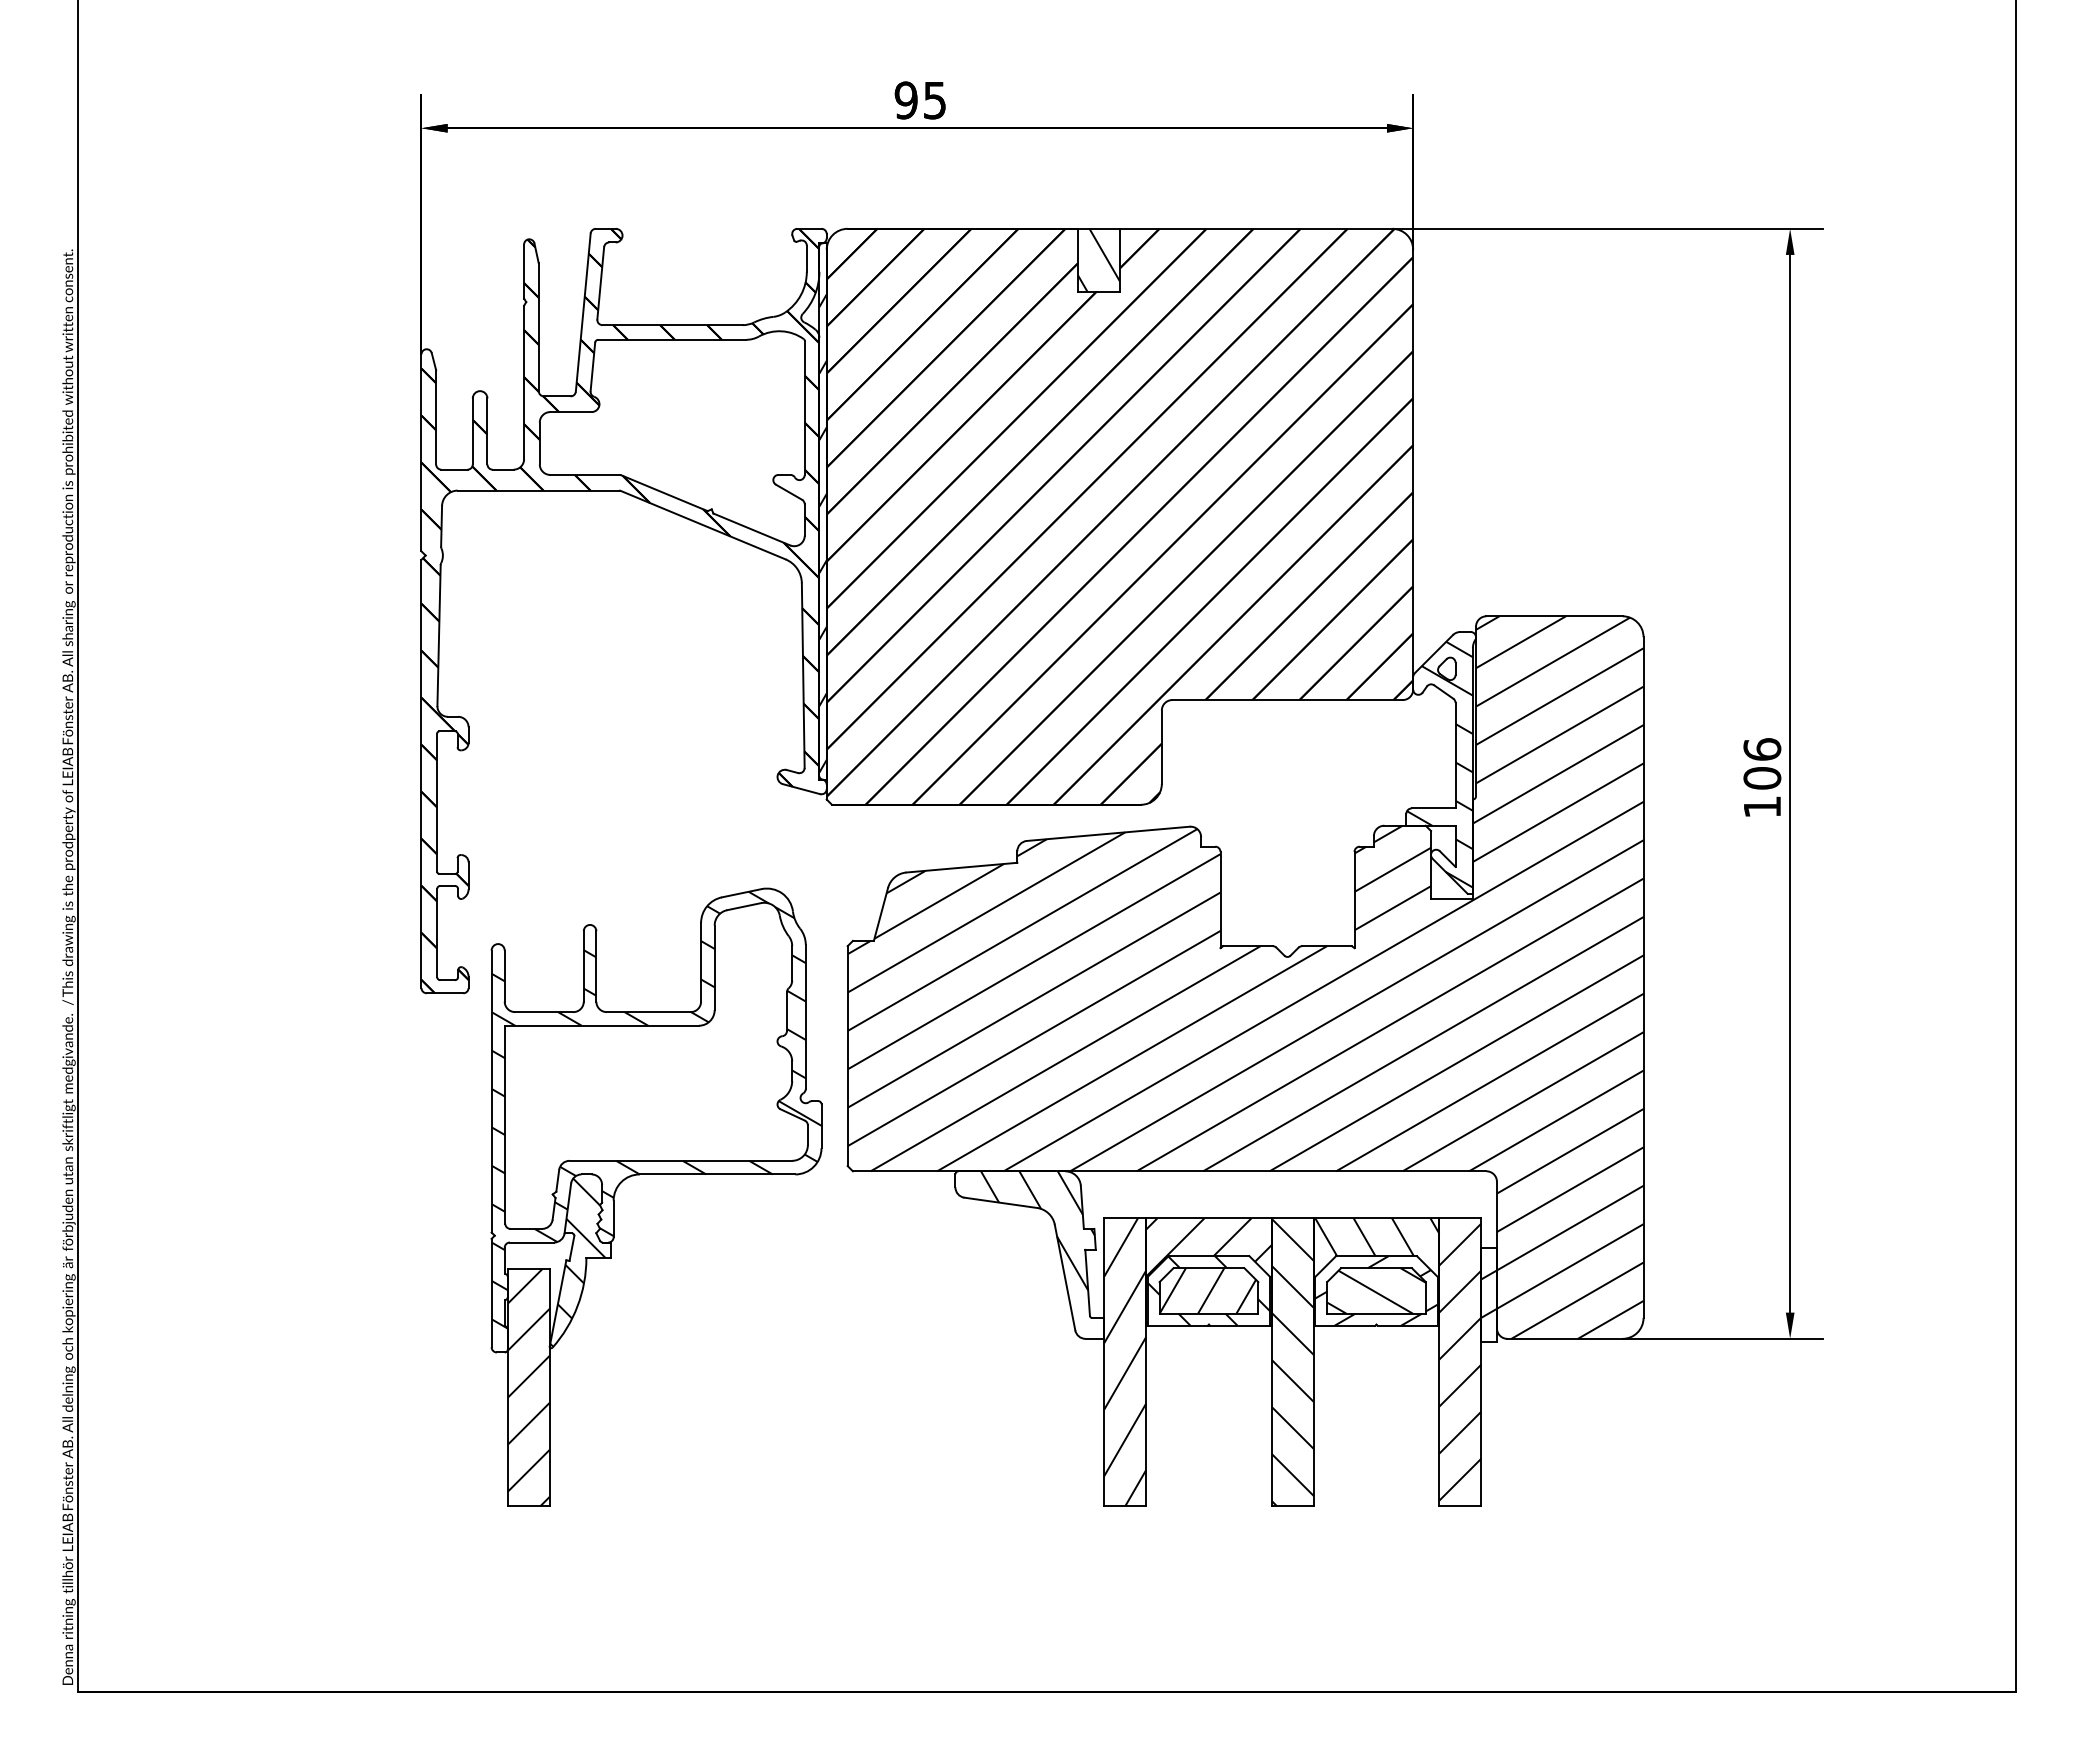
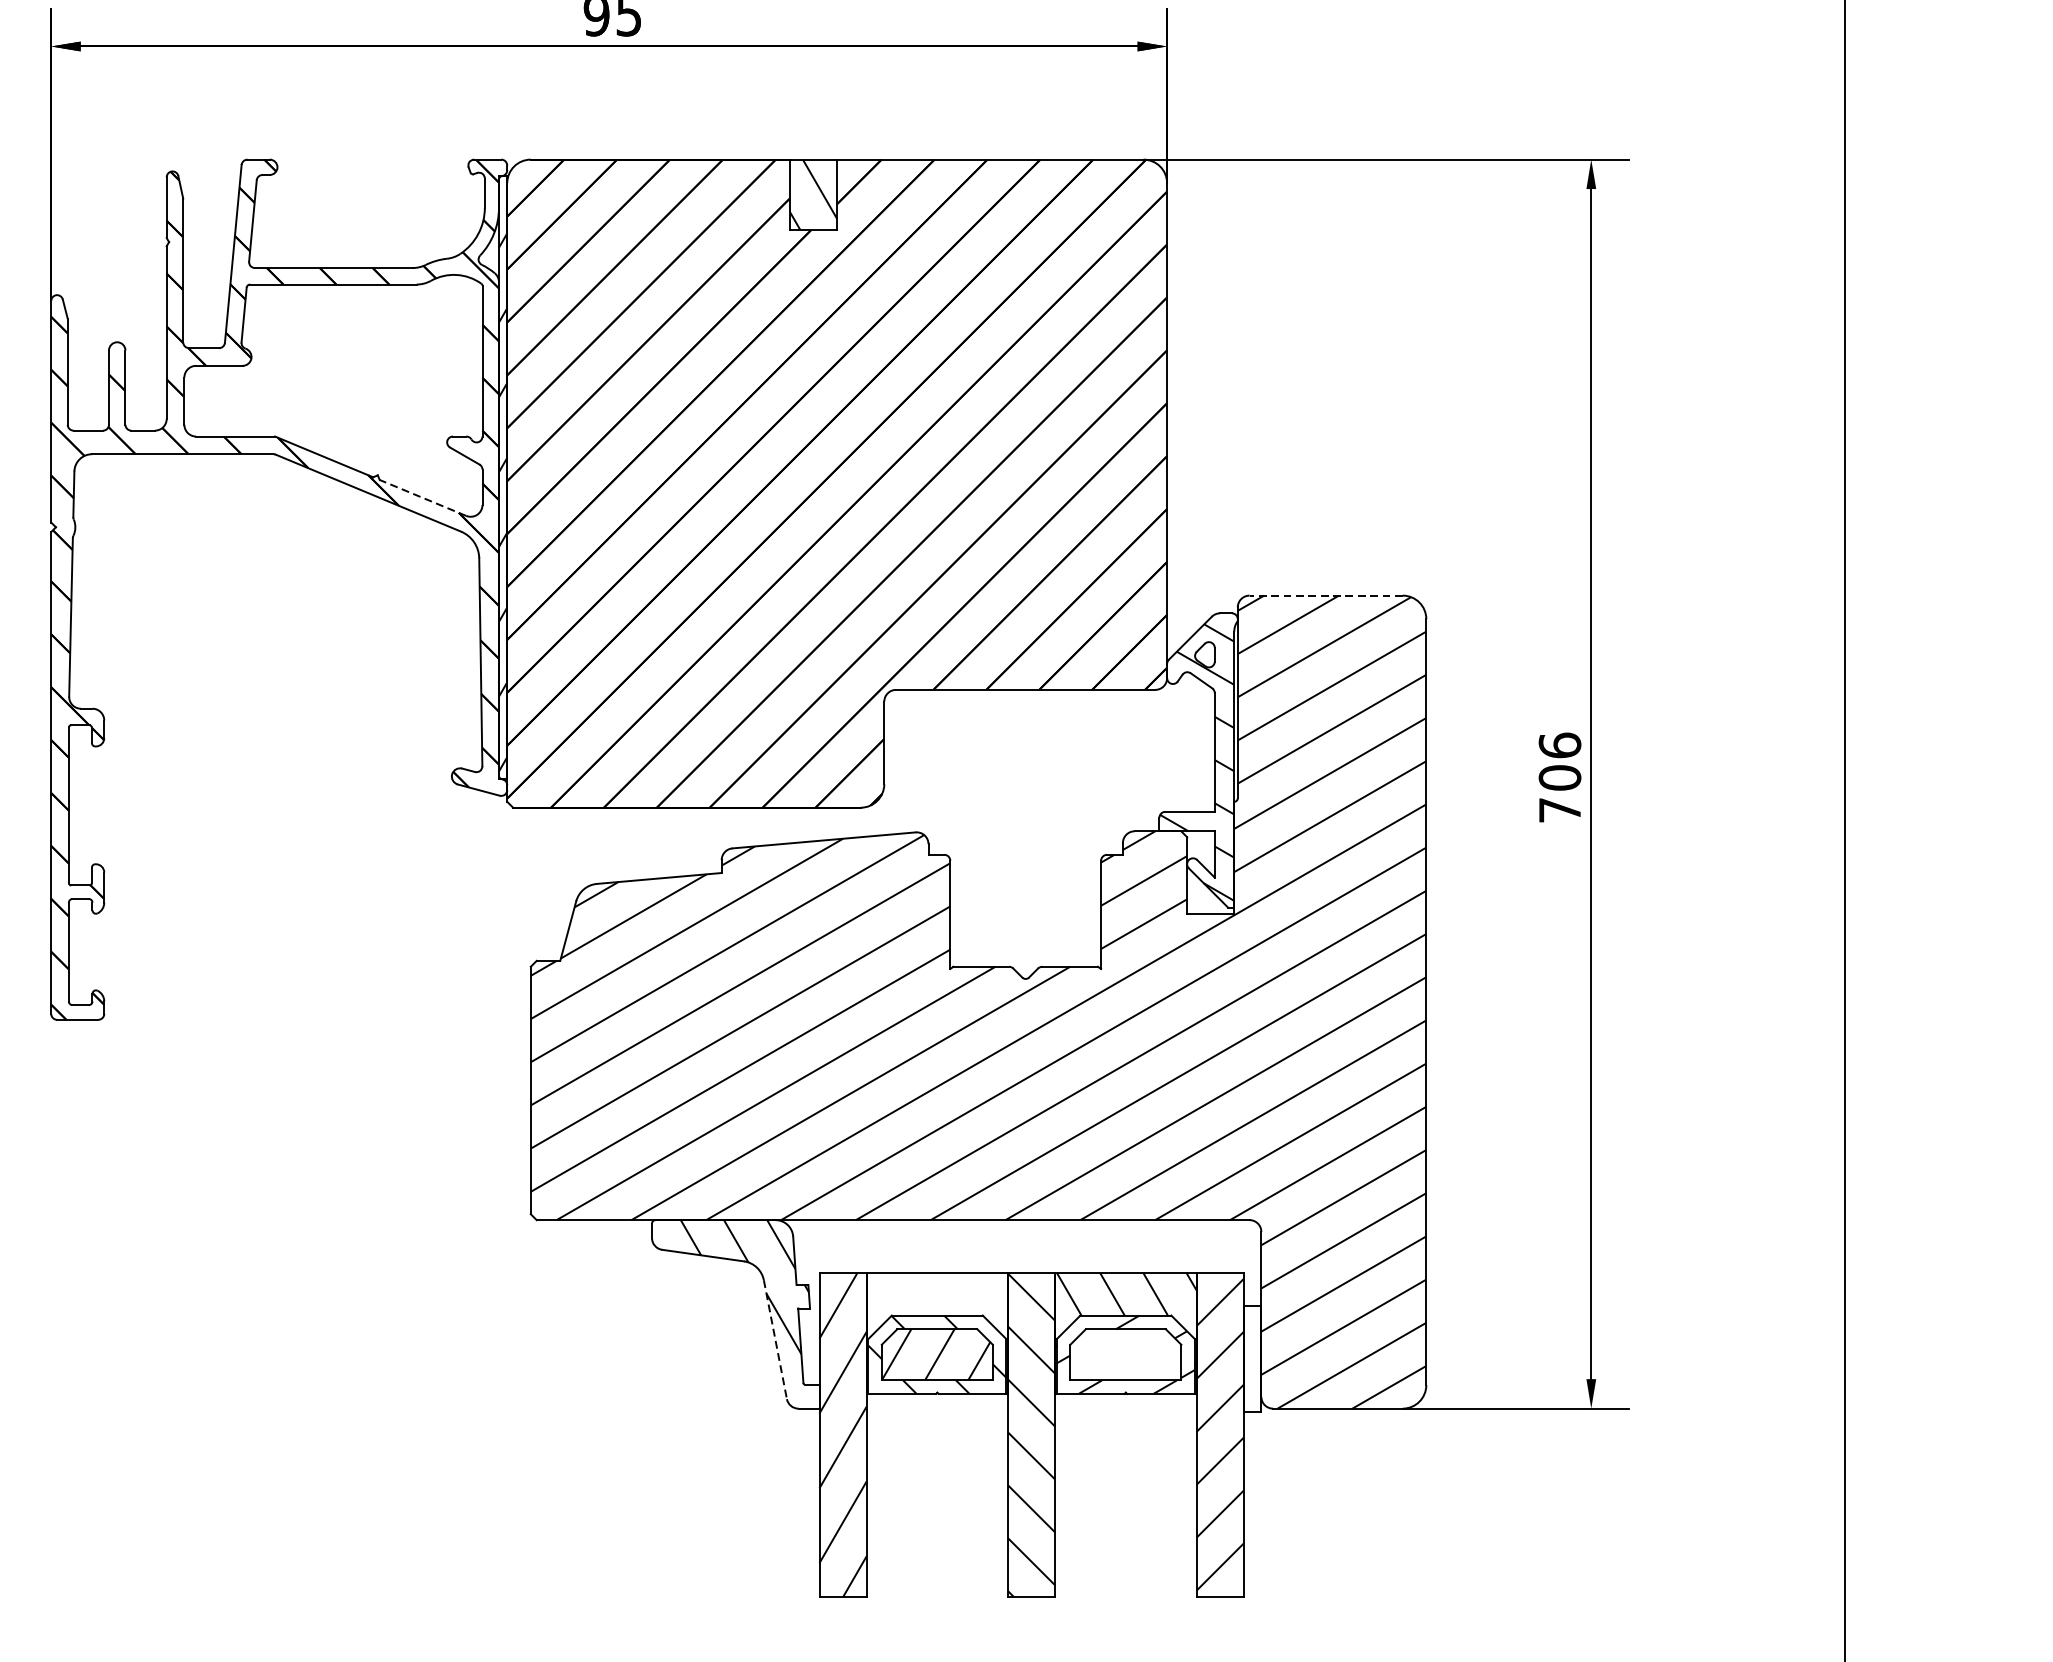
line: (751, 529) -> (422, 497), solid -> dashed
line: (1554, 616) -> (1326, 595), solid -> dashed
text: (1762, 806) -> (1560, 809), 106 -> 706
part: (656, 1174) -> (315, 1223), removed
hatch: (1208, 1270) -> (936, 1331), removed
line: (1065, 1277) -> (775, 1339), solid -> dashed
hatch: (1376, 1290) -> (1125, 1354), removed
hatch: (1488, 1293) -> (1251, 1357), removed

